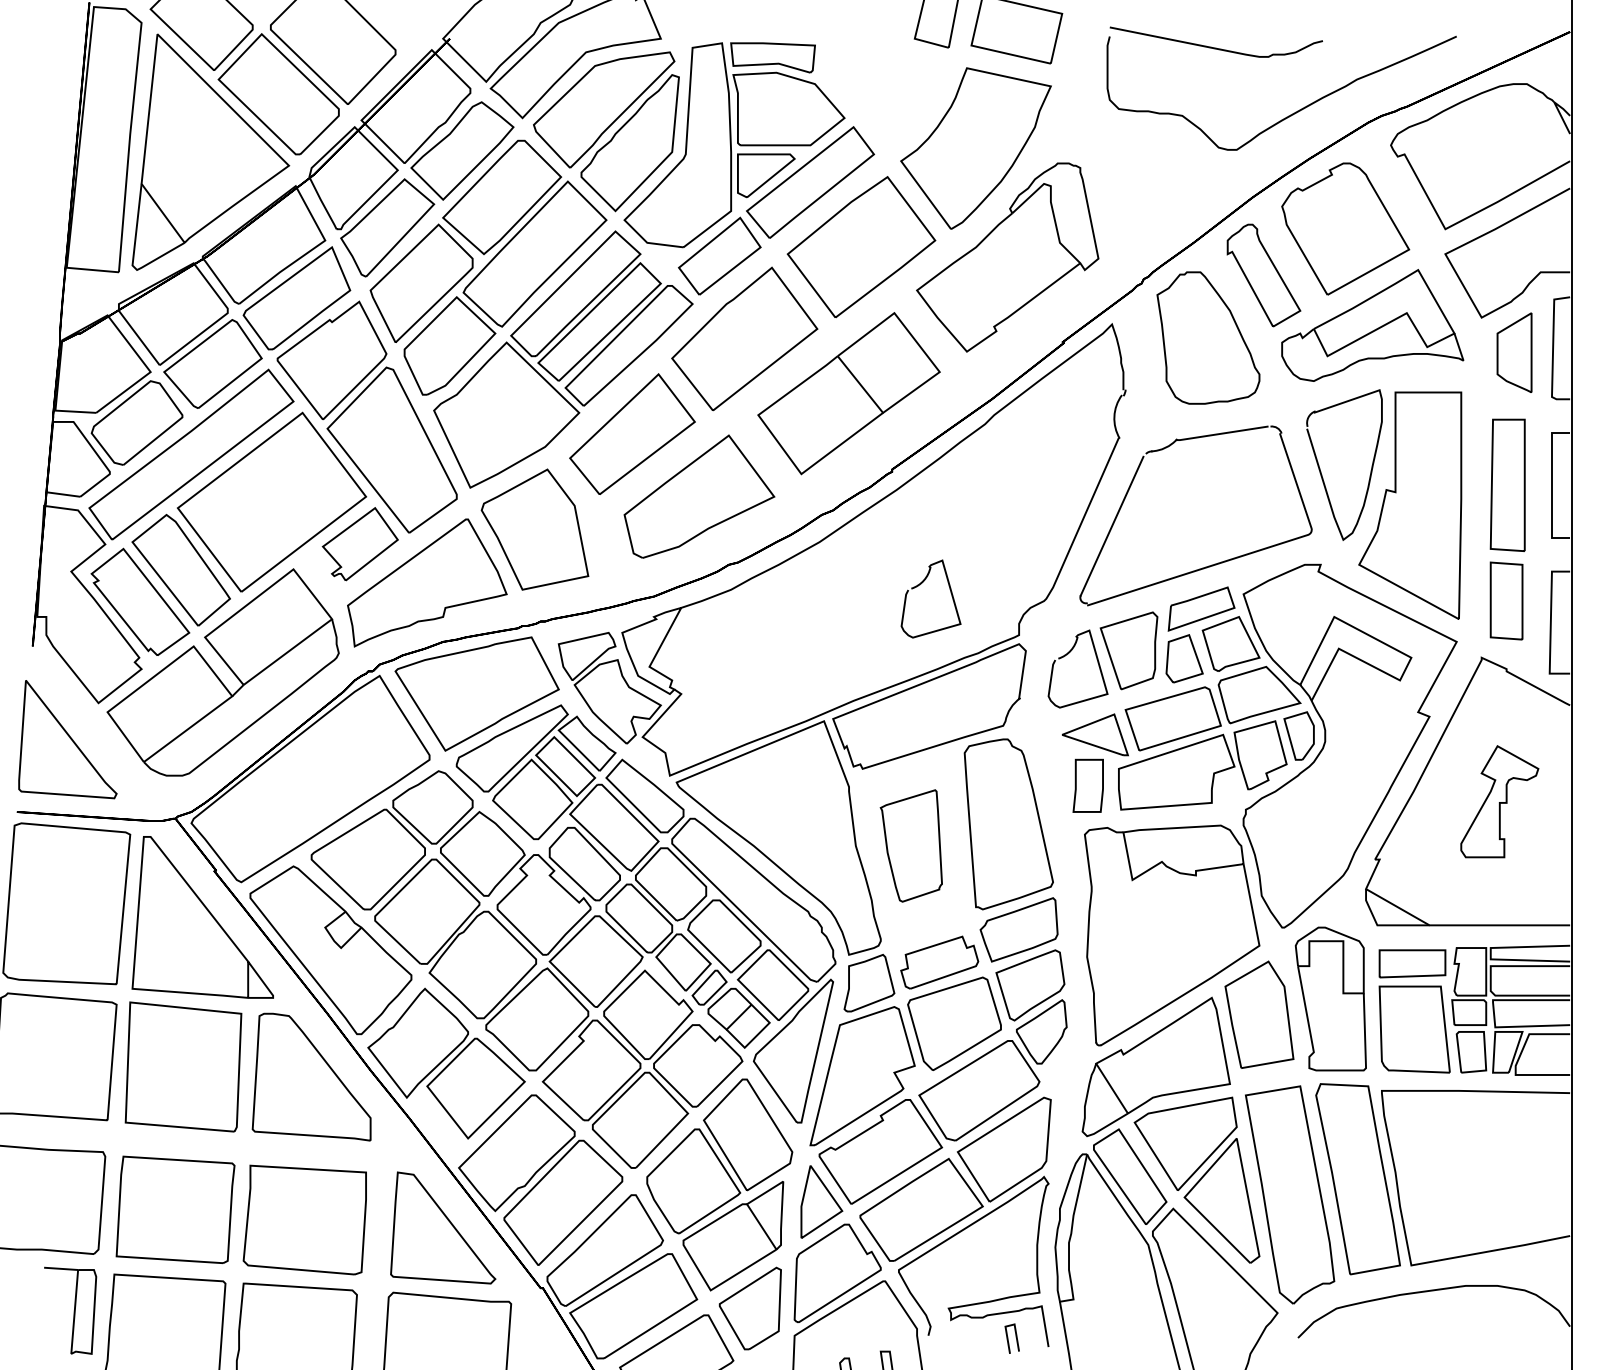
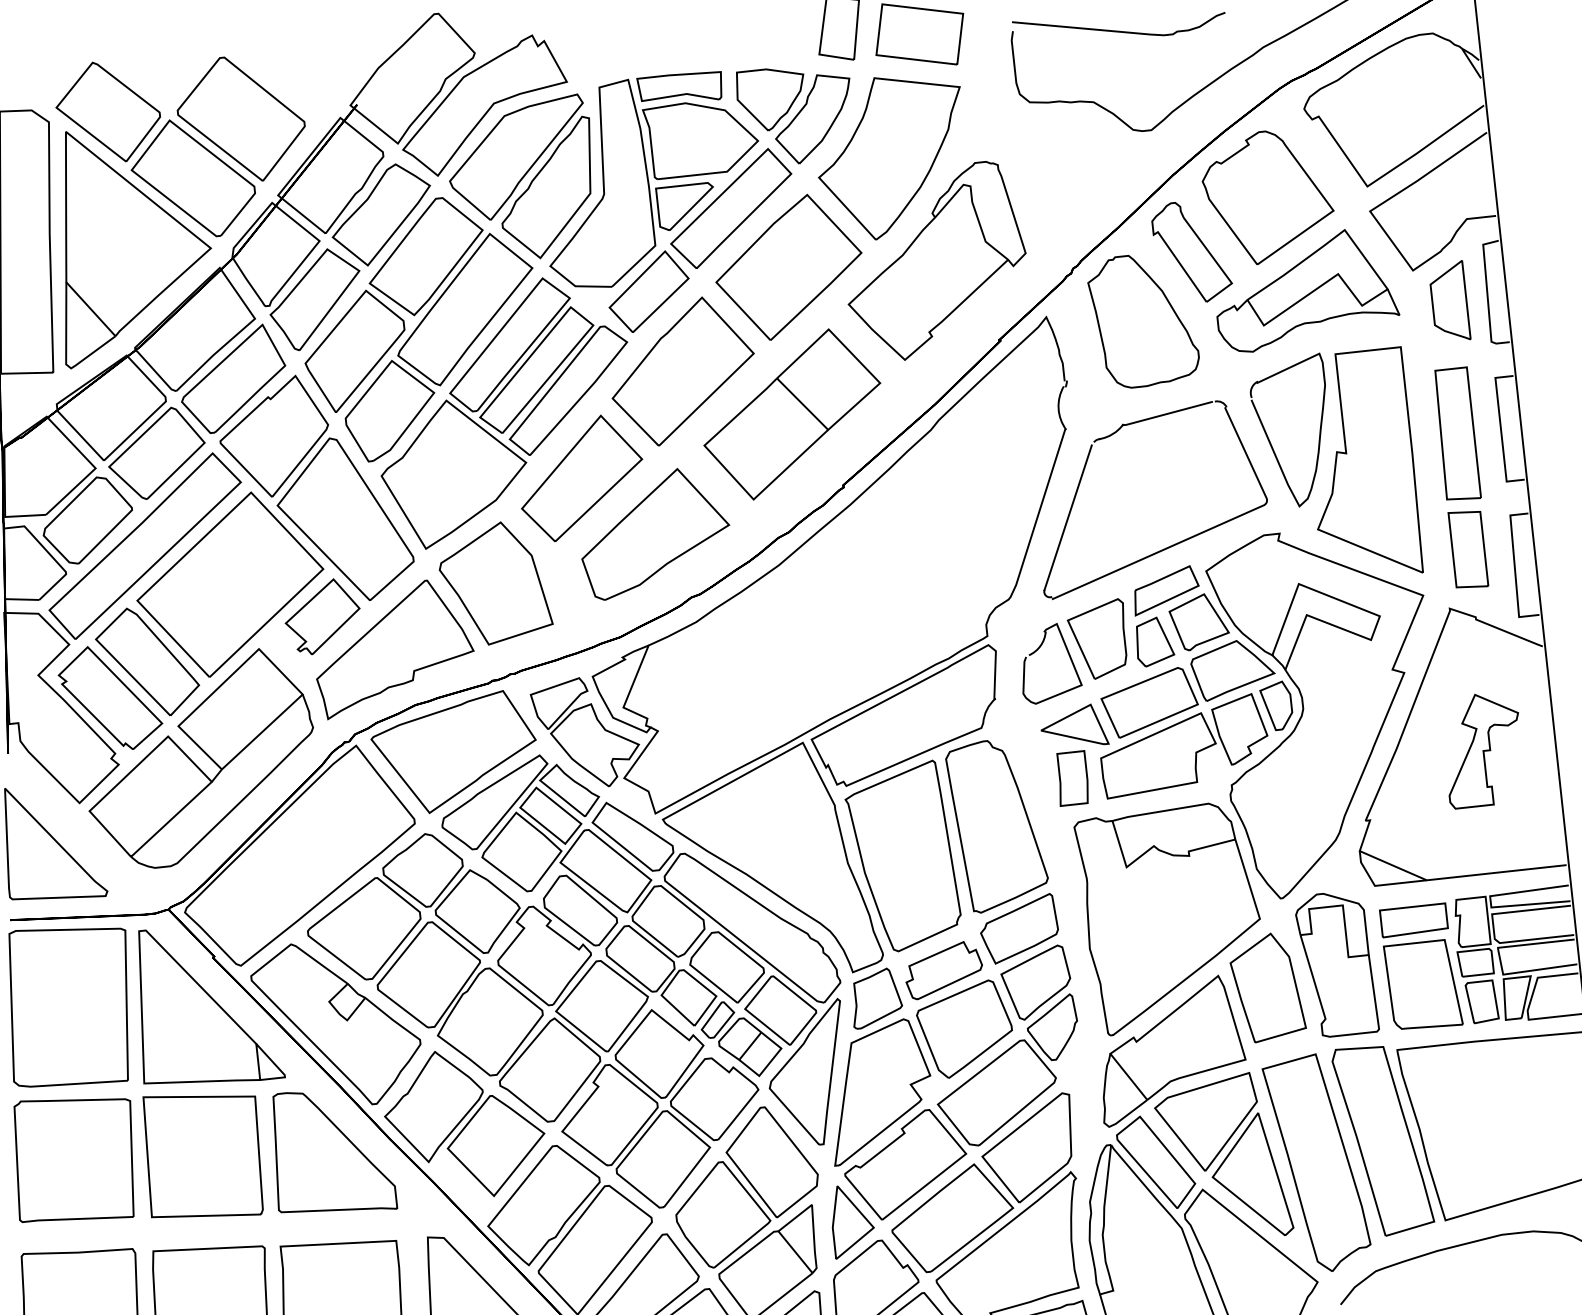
part: (884, 95) -> (795, 114), added
part: (921, 584) -> (884, 596), removed
part: (911, 845) -> (903, 856), size x1.67

